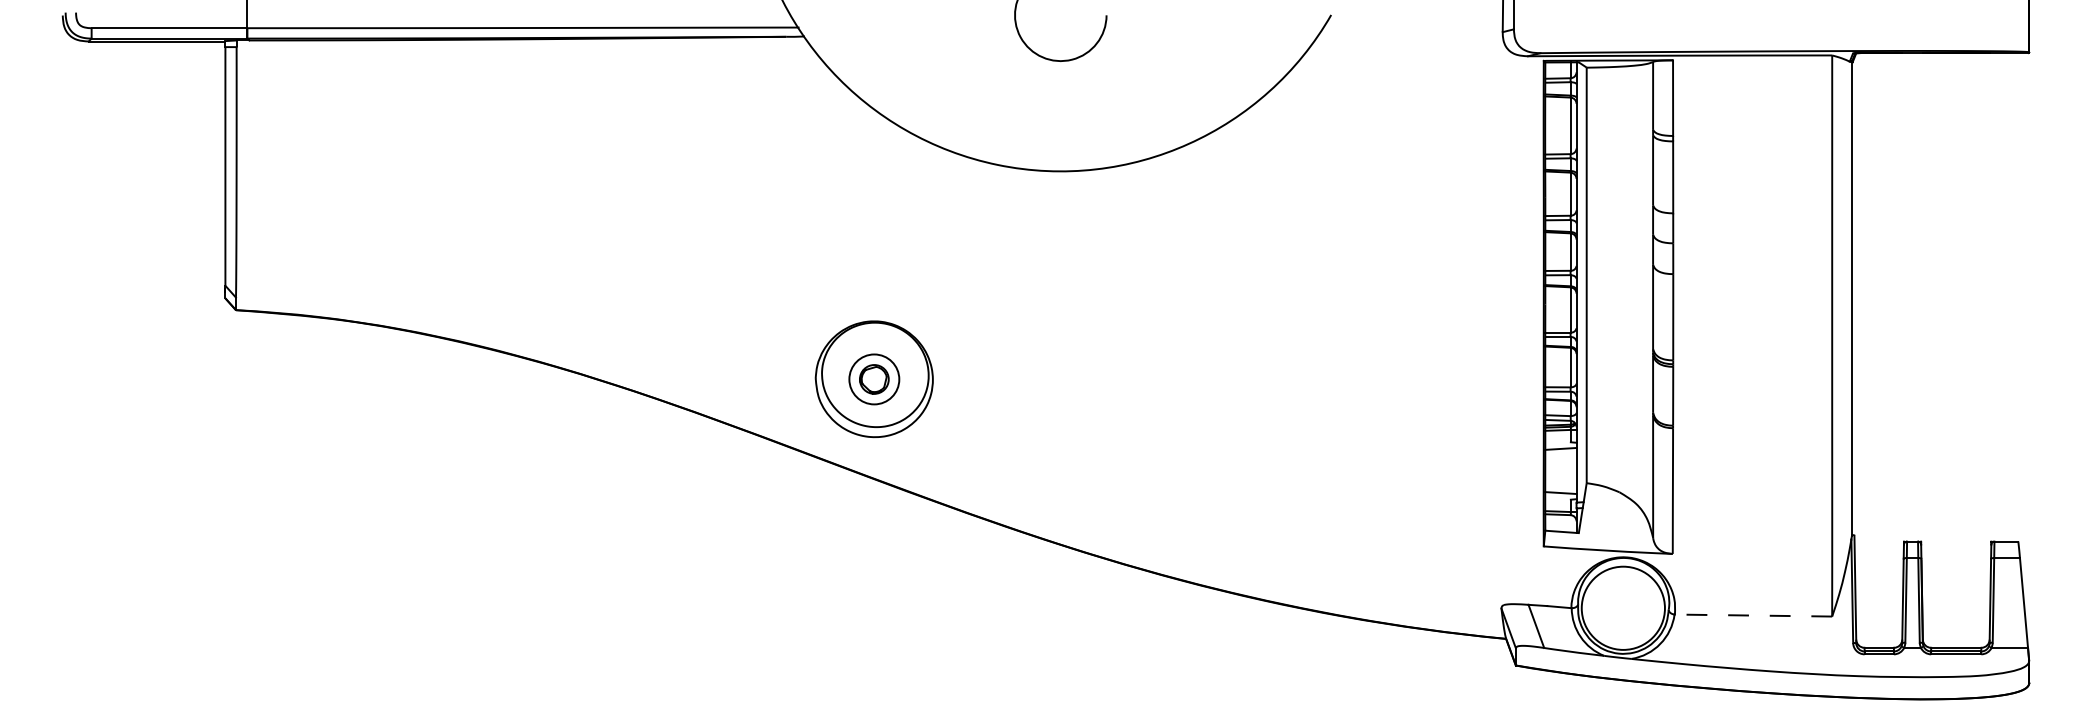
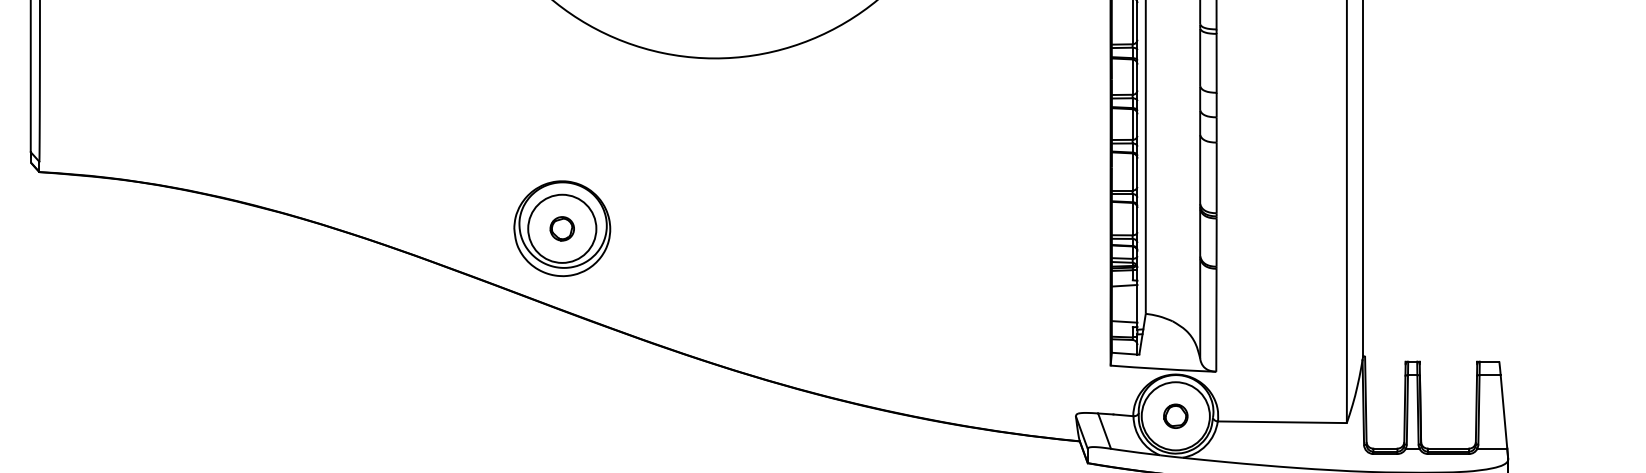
circle: (873, 379) -> (561, 228), size x1.67
part: (1623, 608) -> (1175, 416), added
line: (1753, 615) -> (1282, 422), dashed -> solid

